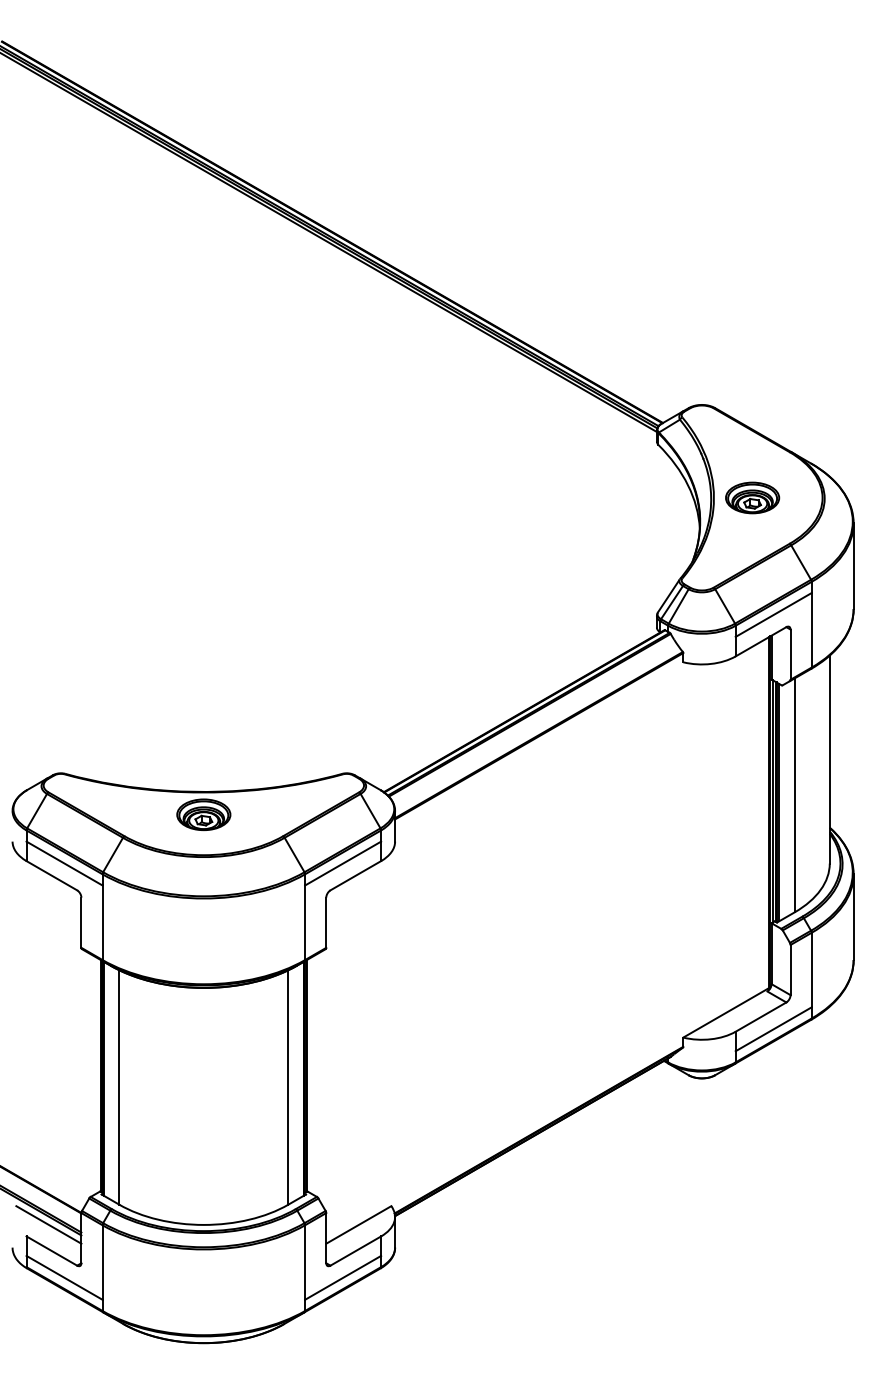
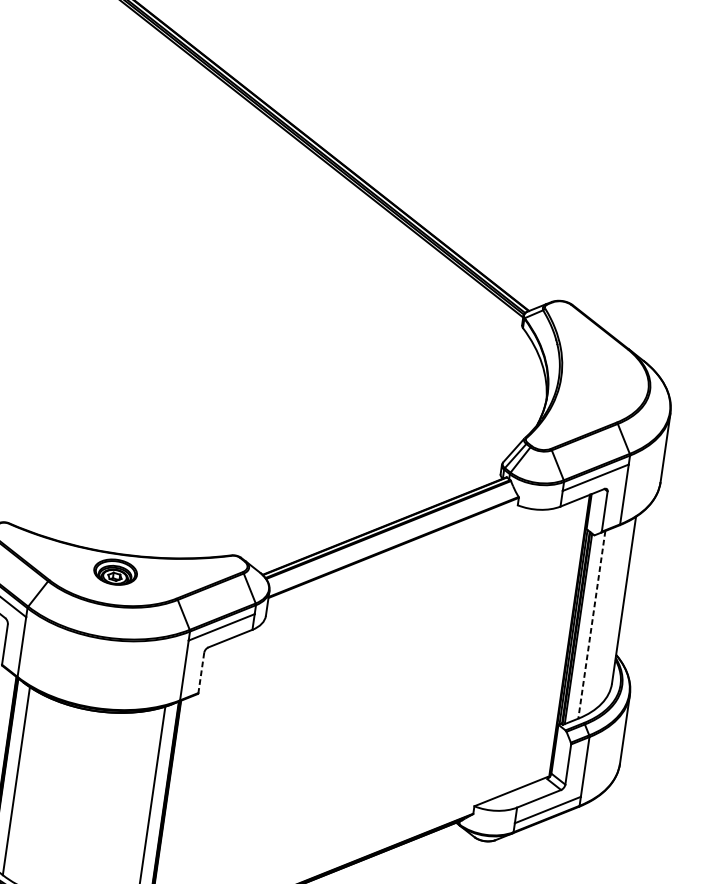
part: (752, 497) -> (592, 381), removed
line: (794, 795) -> (591, 624), solid -> dashed
line: (326, 923) -> (201, 673), solid -> dashed

